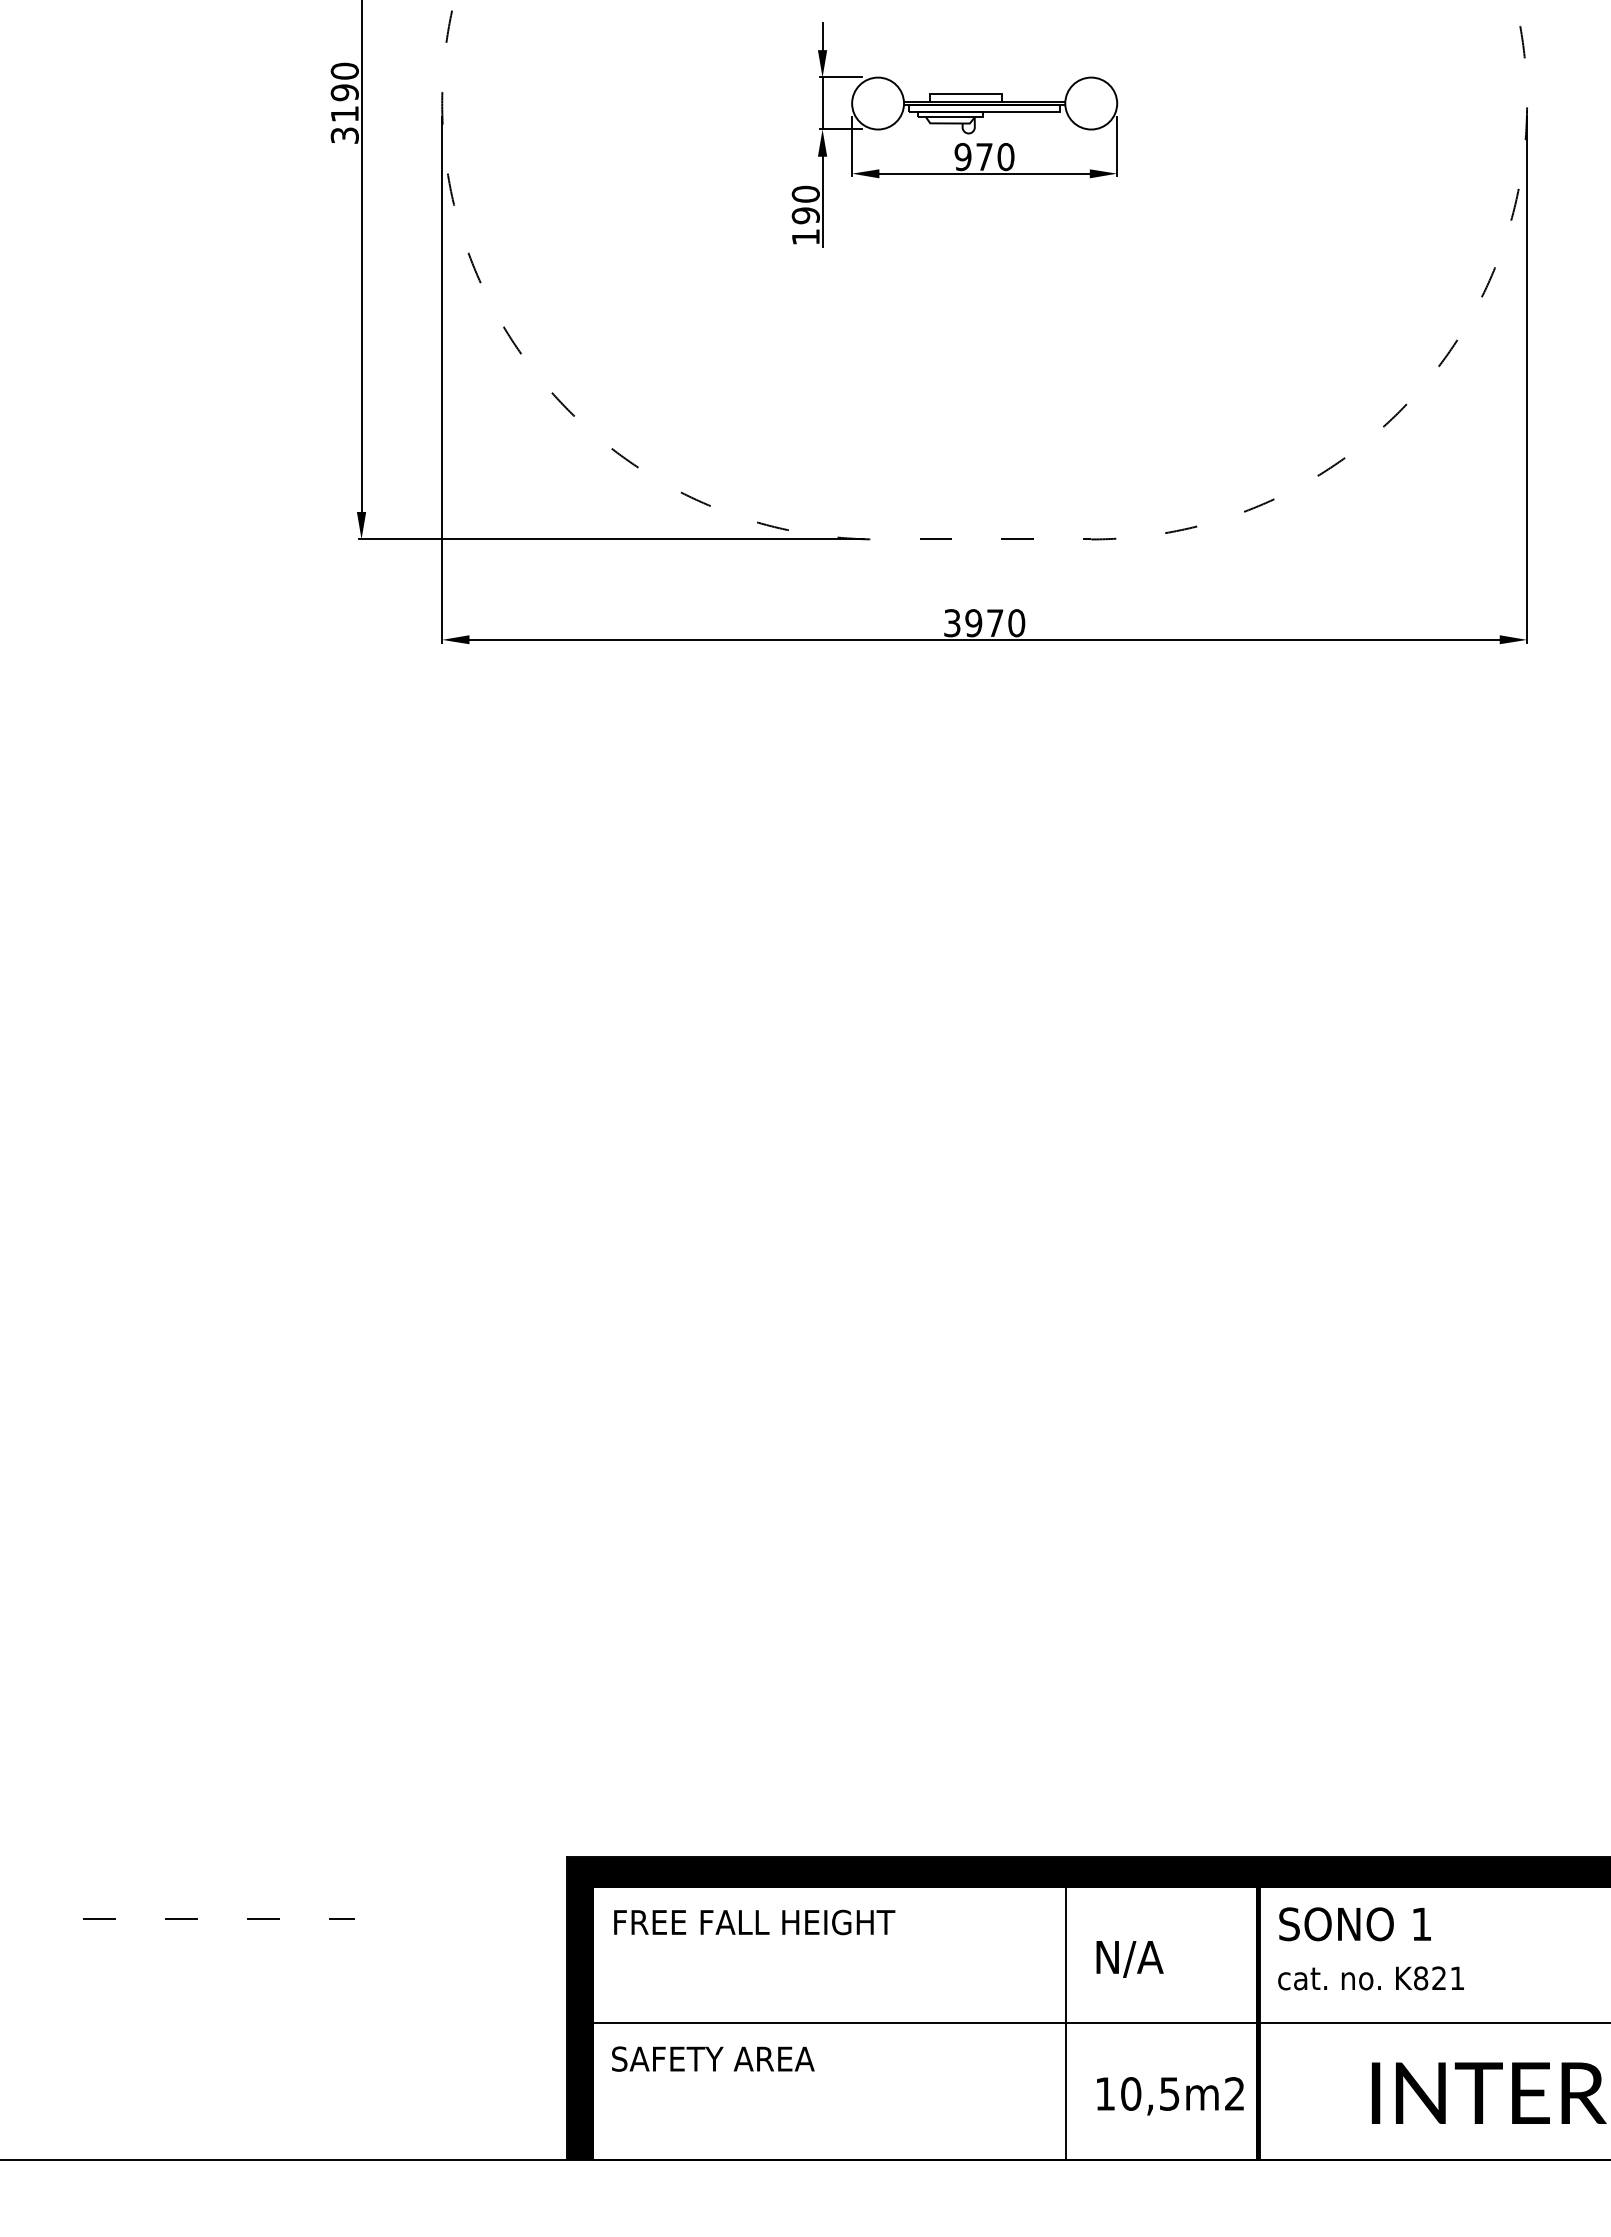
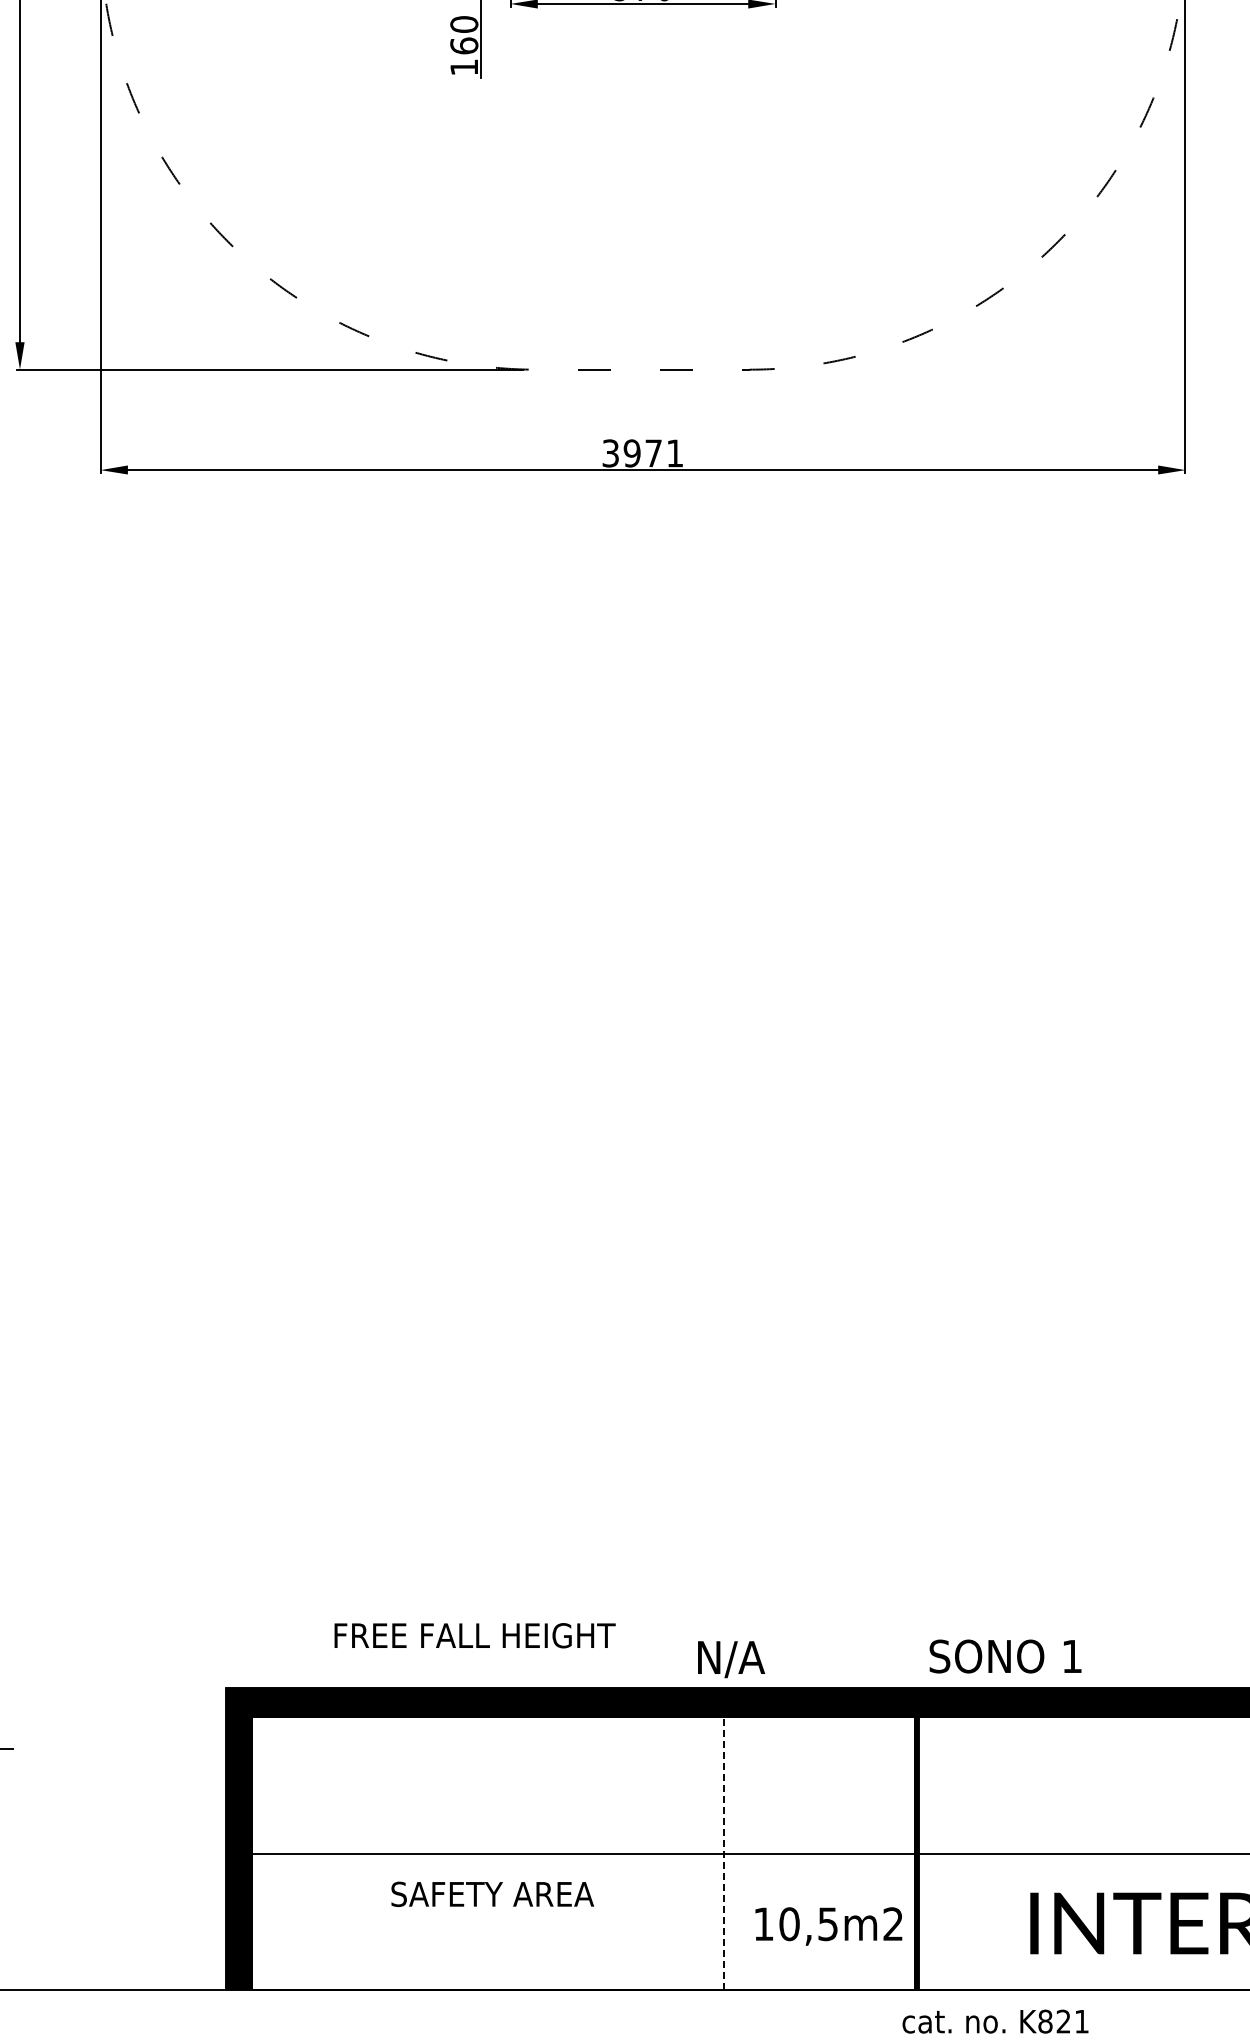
text: (805, 215) -> (463, 45), 190 -> 160
text: (1016, 623) -> (674, 453), 3970 -> 3971
text: (754, 1922) -> (474, 1635), moved
text: (1354, 1924) -> (1004, 1656), moved
text: (1129, 1959) -> (730, 1659), moved
text: (1370, 1978) -> (994, 2021), moved
line: (1065, 2023) -> (723, 1853), solid -> dashed
text: (713, 2058) -> (492, 1893), moved

